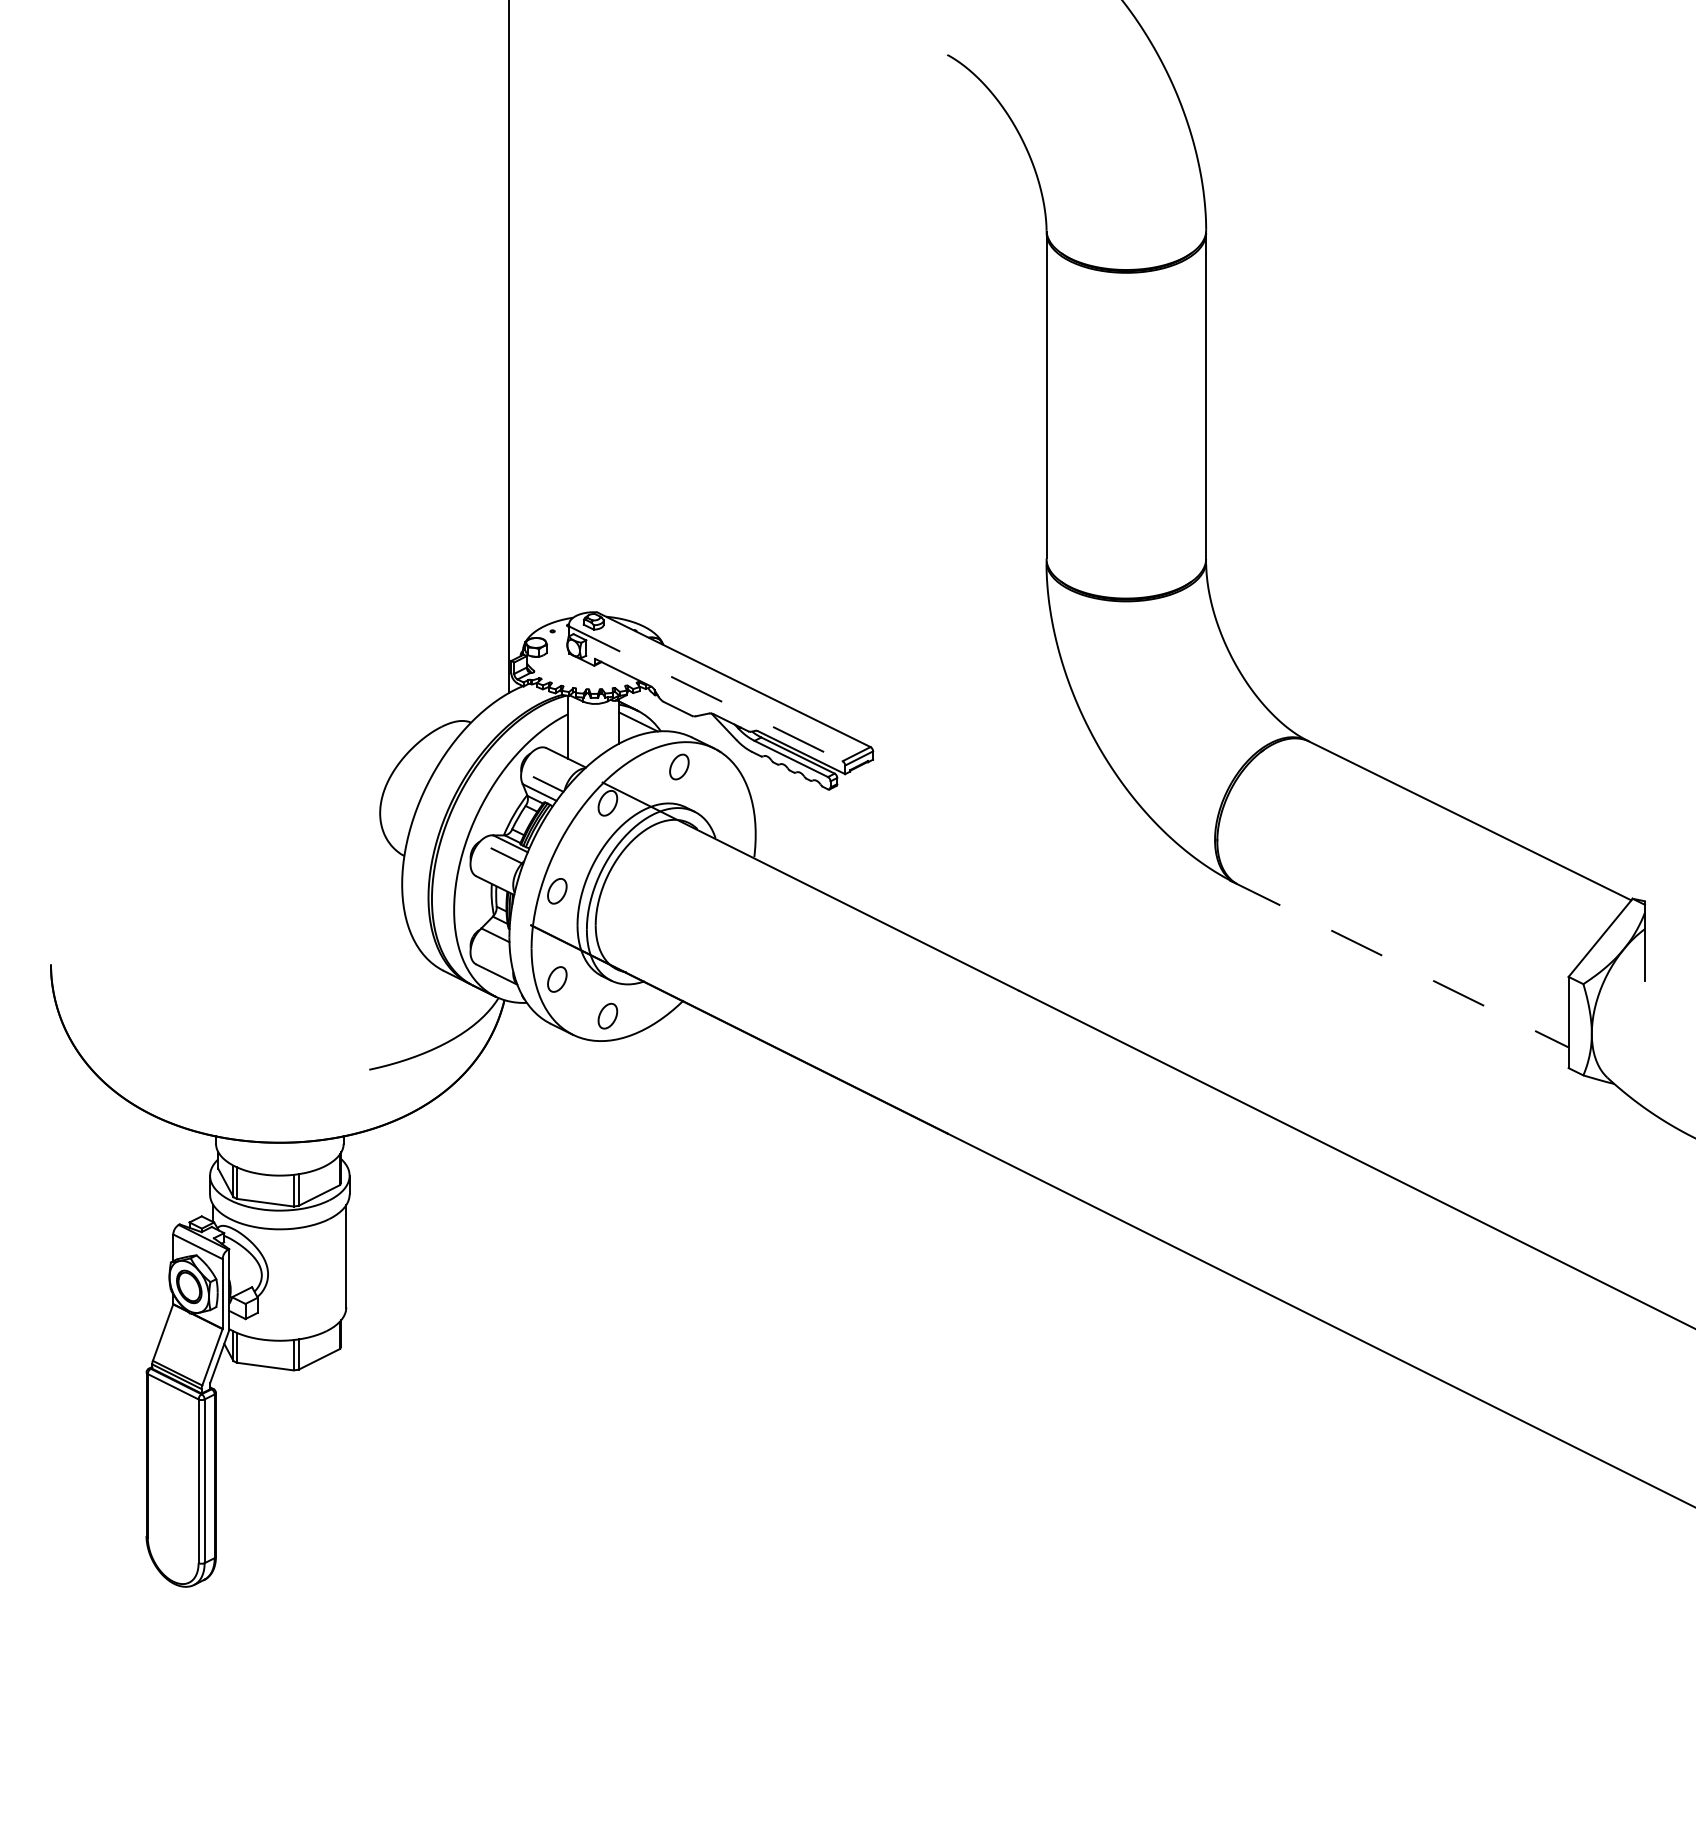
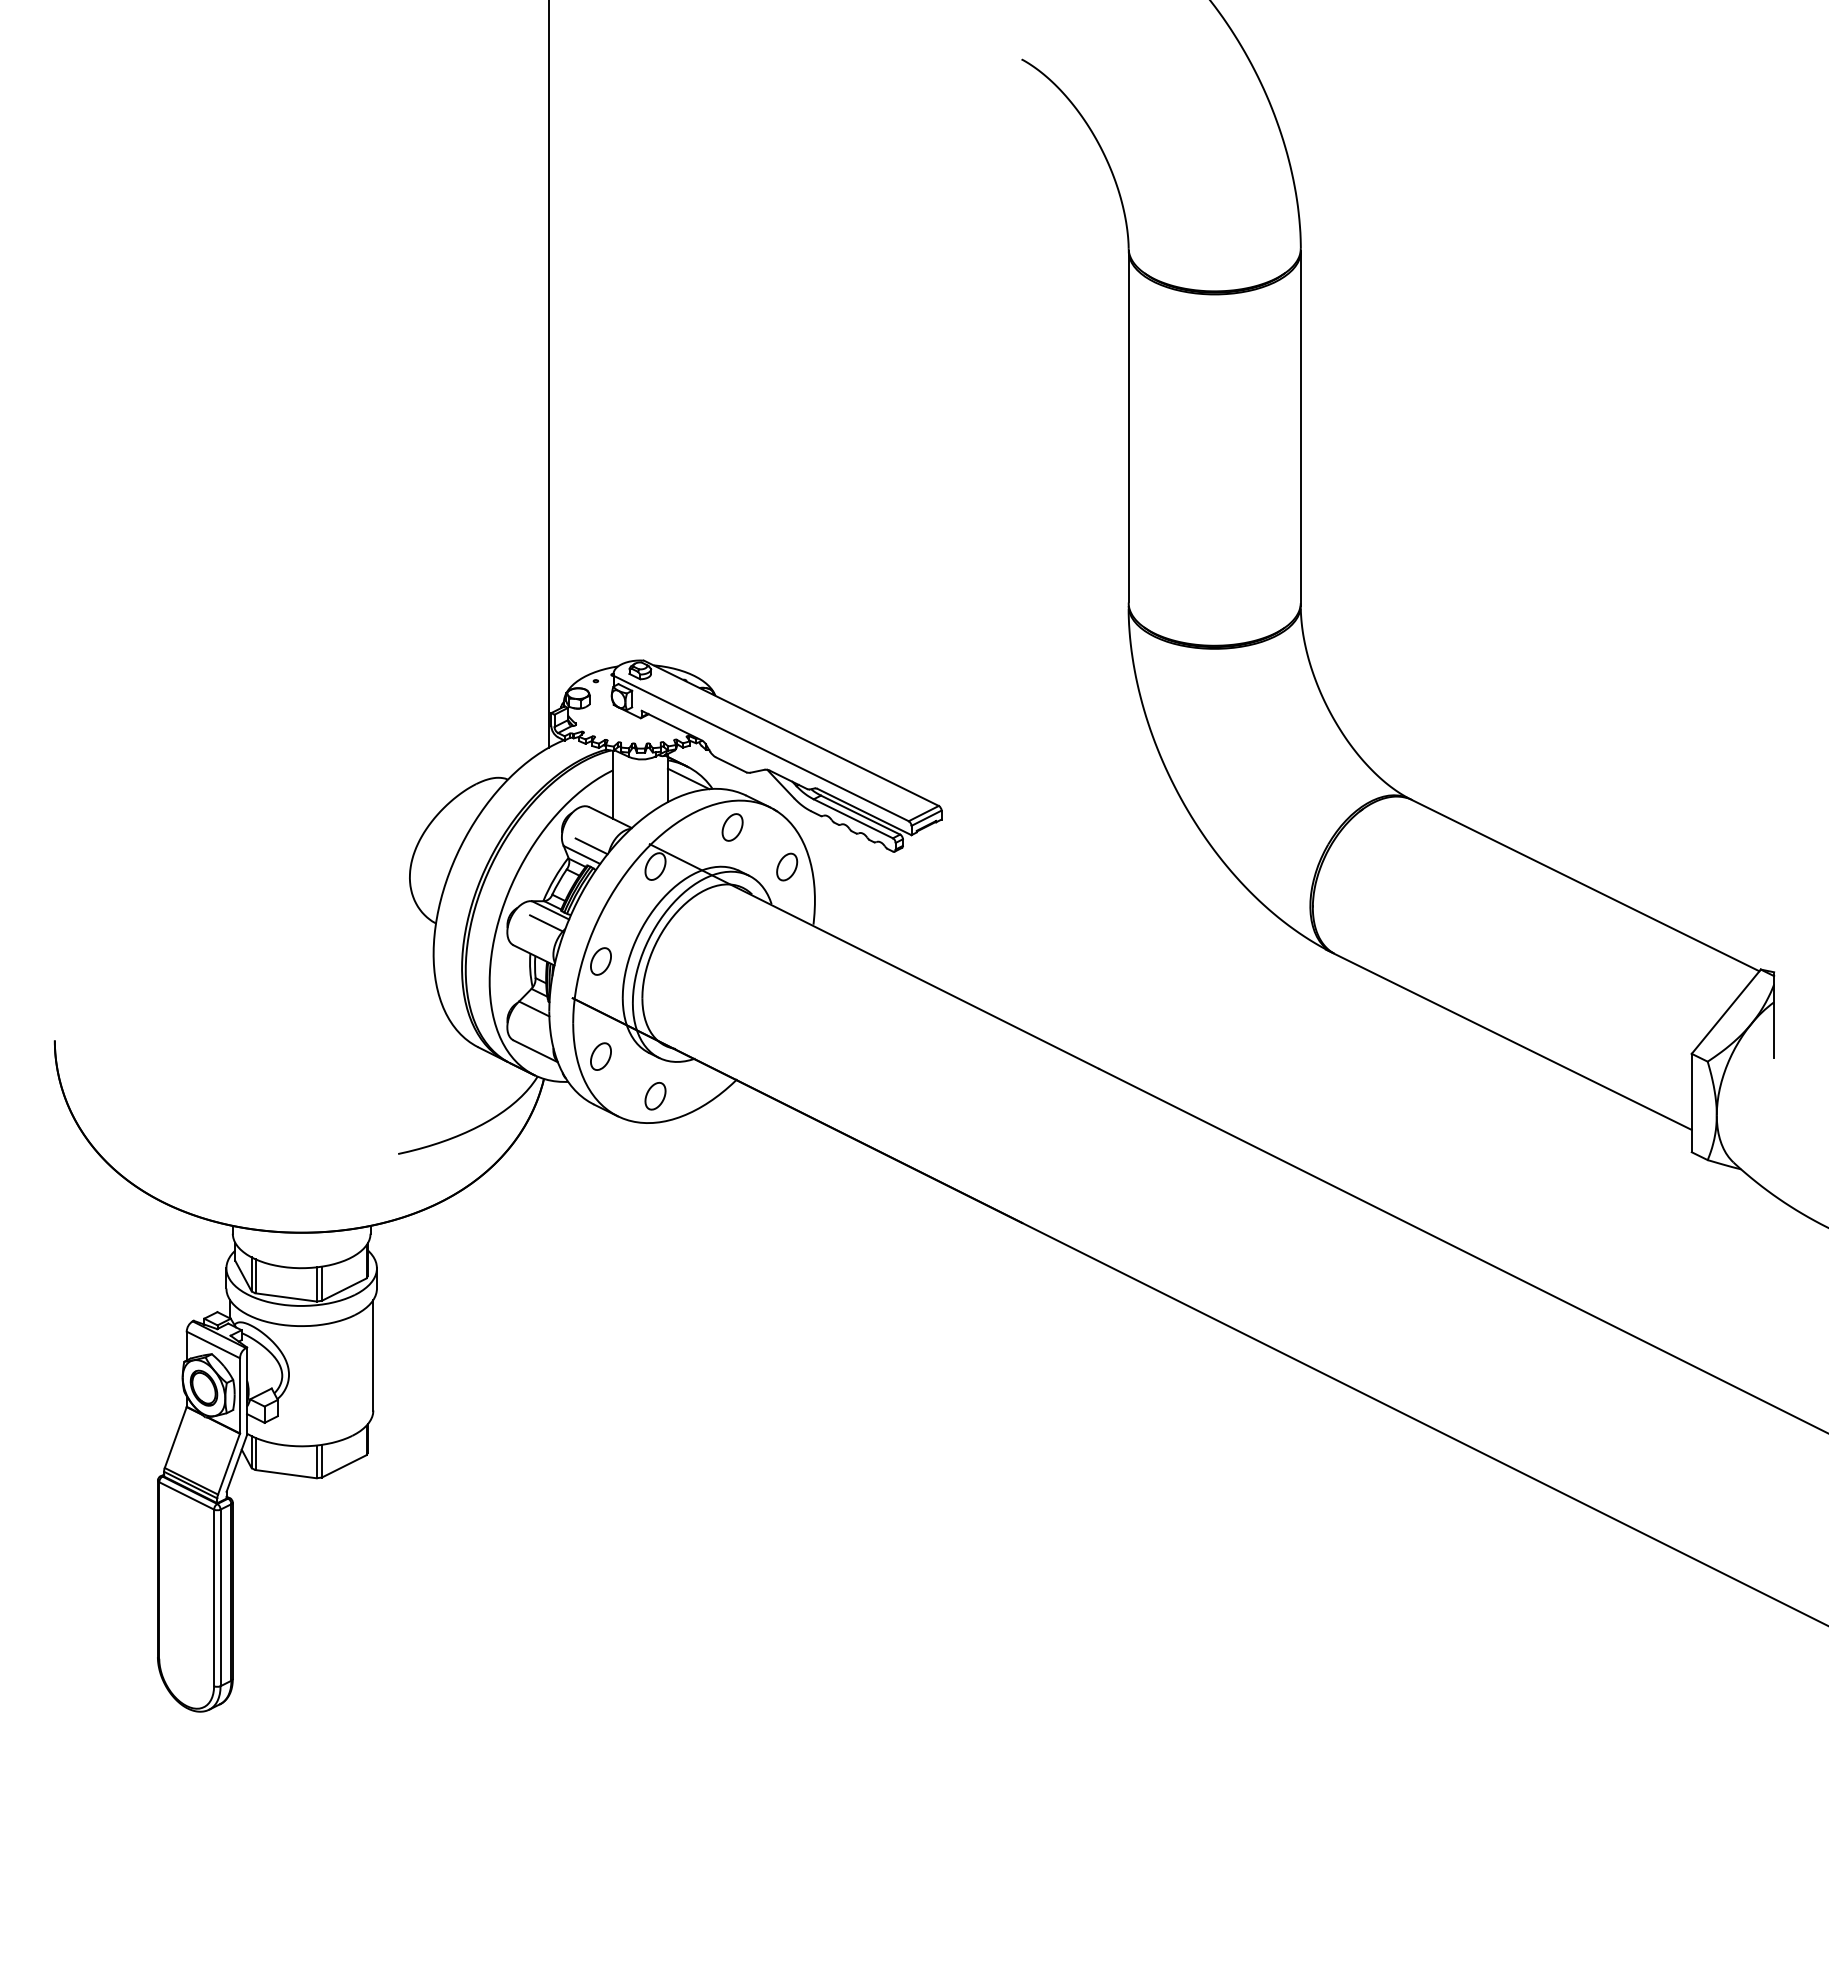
line: (706, 694) -> (761, 749), dashed -> solid
part: (729, 803) -> (786, 866), added
line: (1399, 964) -> (1509, 1040), dashed -> solid

